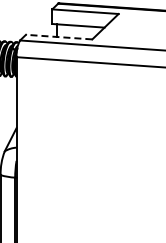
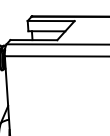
line: (58, 37) -> (33, 40), dashed -> solid

